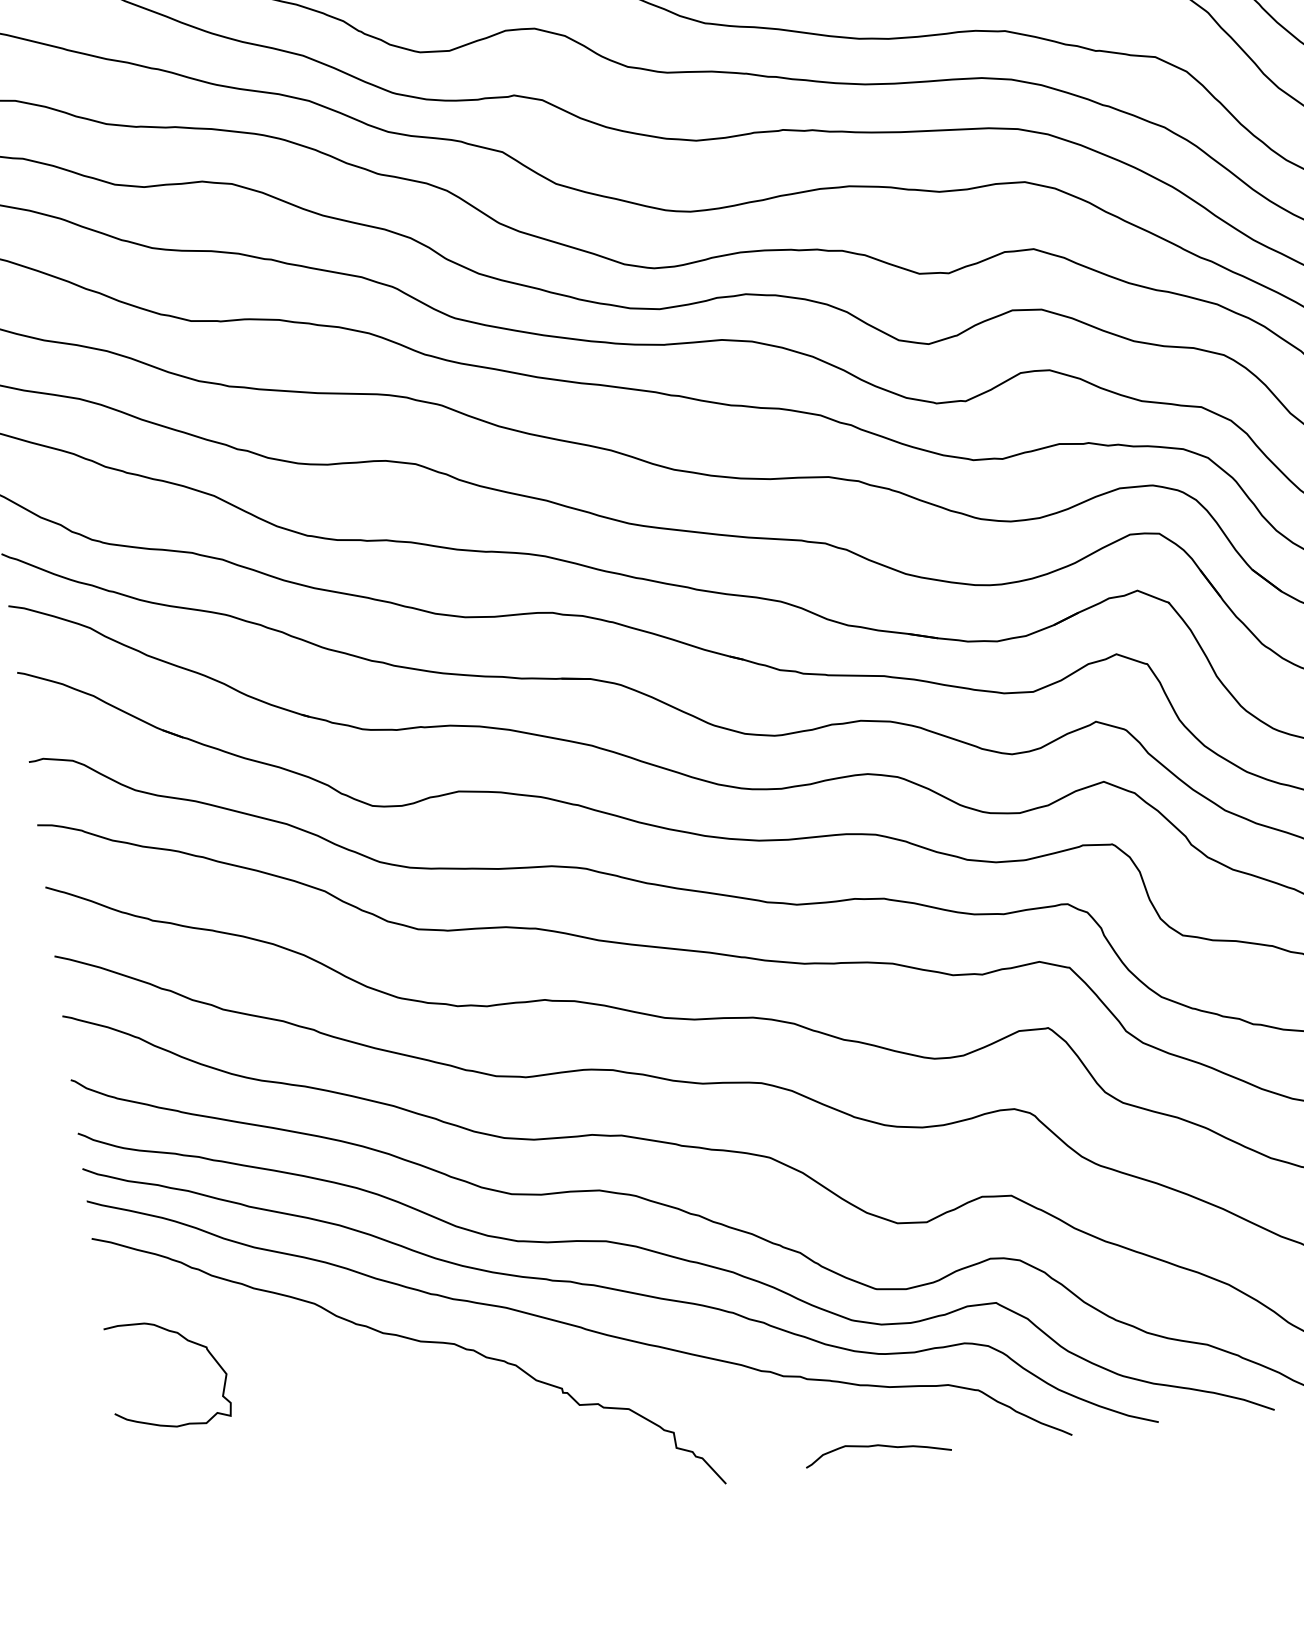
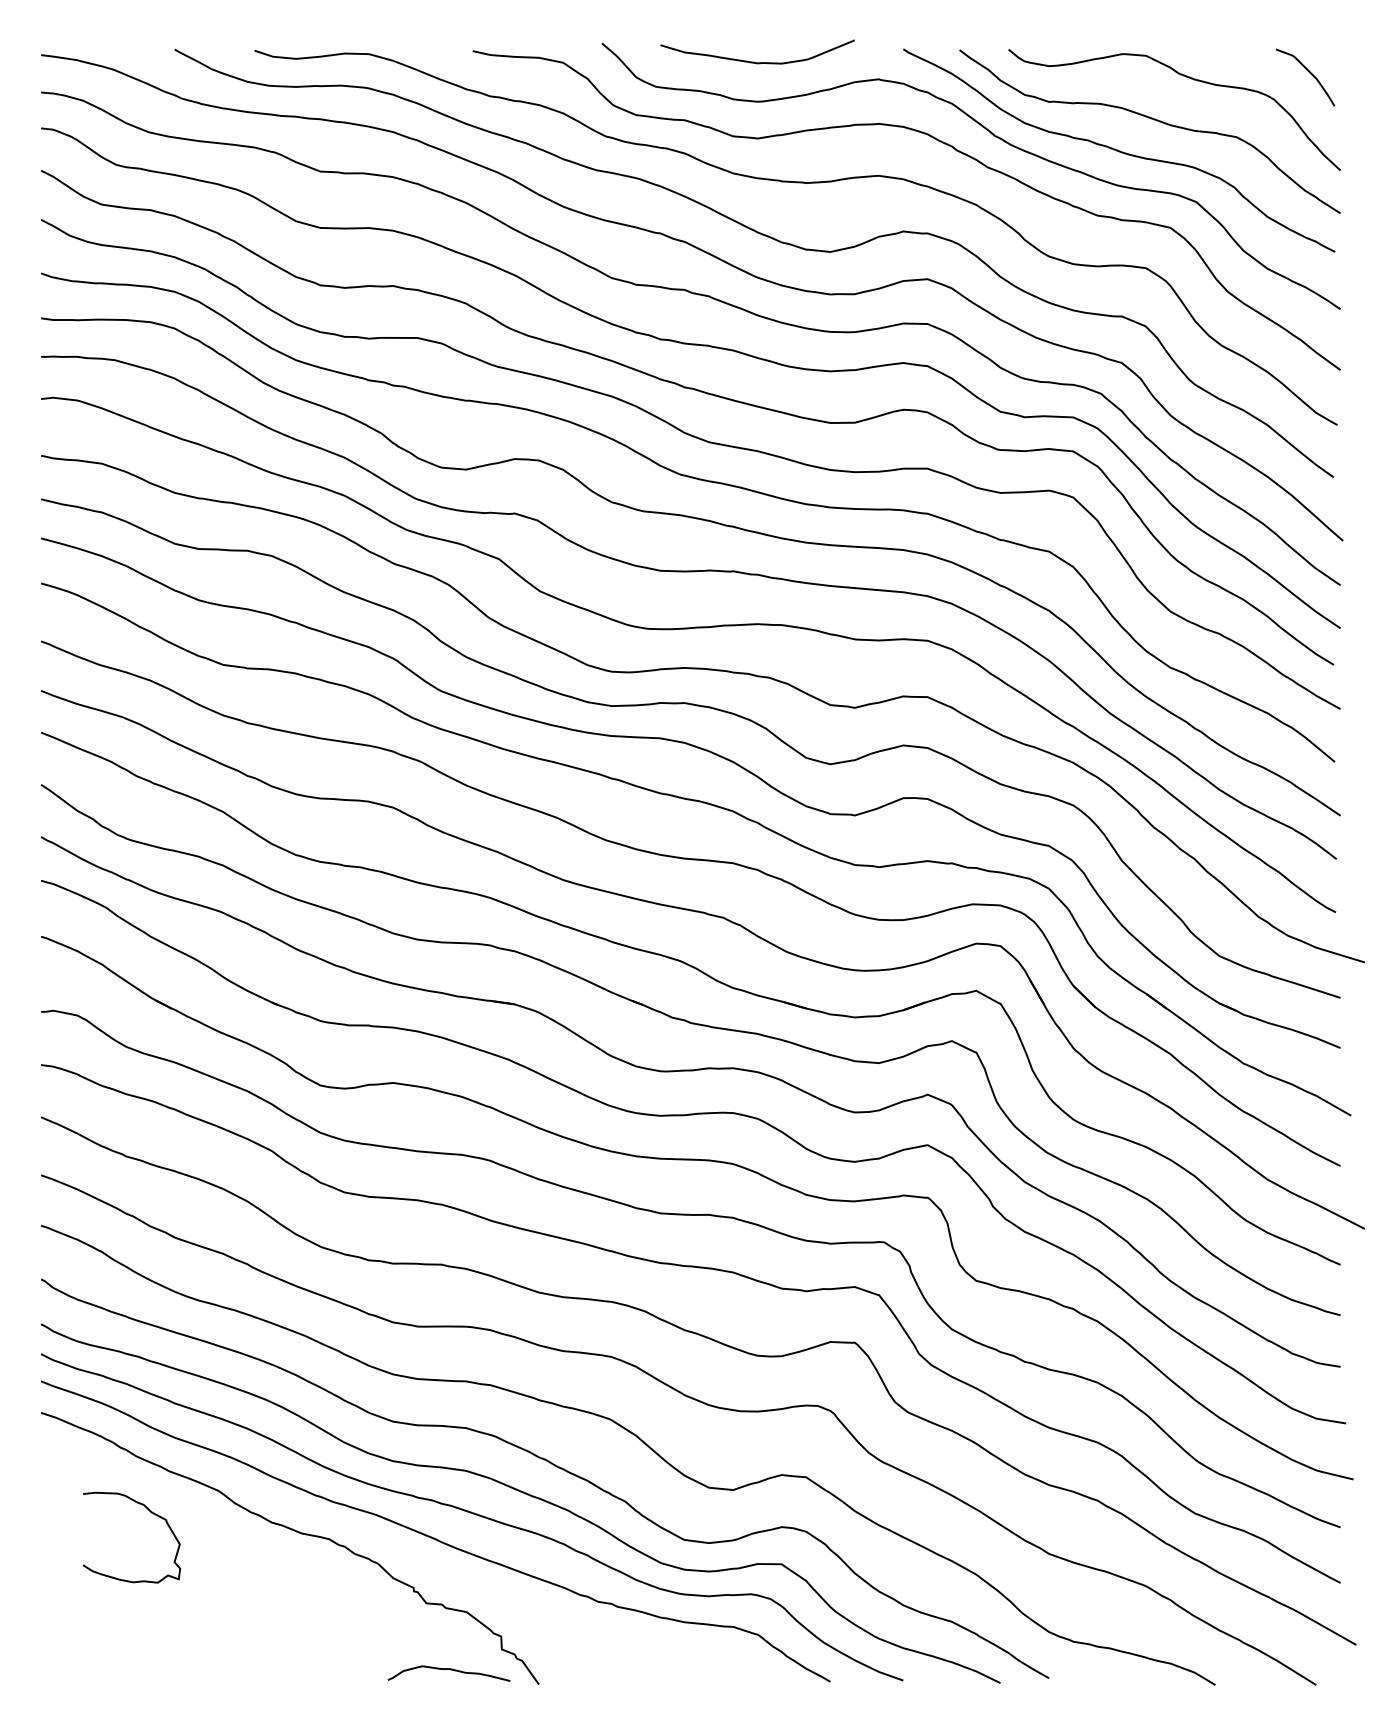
curve: (187, 1341) -> (151, 1513), moved
curve: (879, 1446) -> (450, 1670), moved

